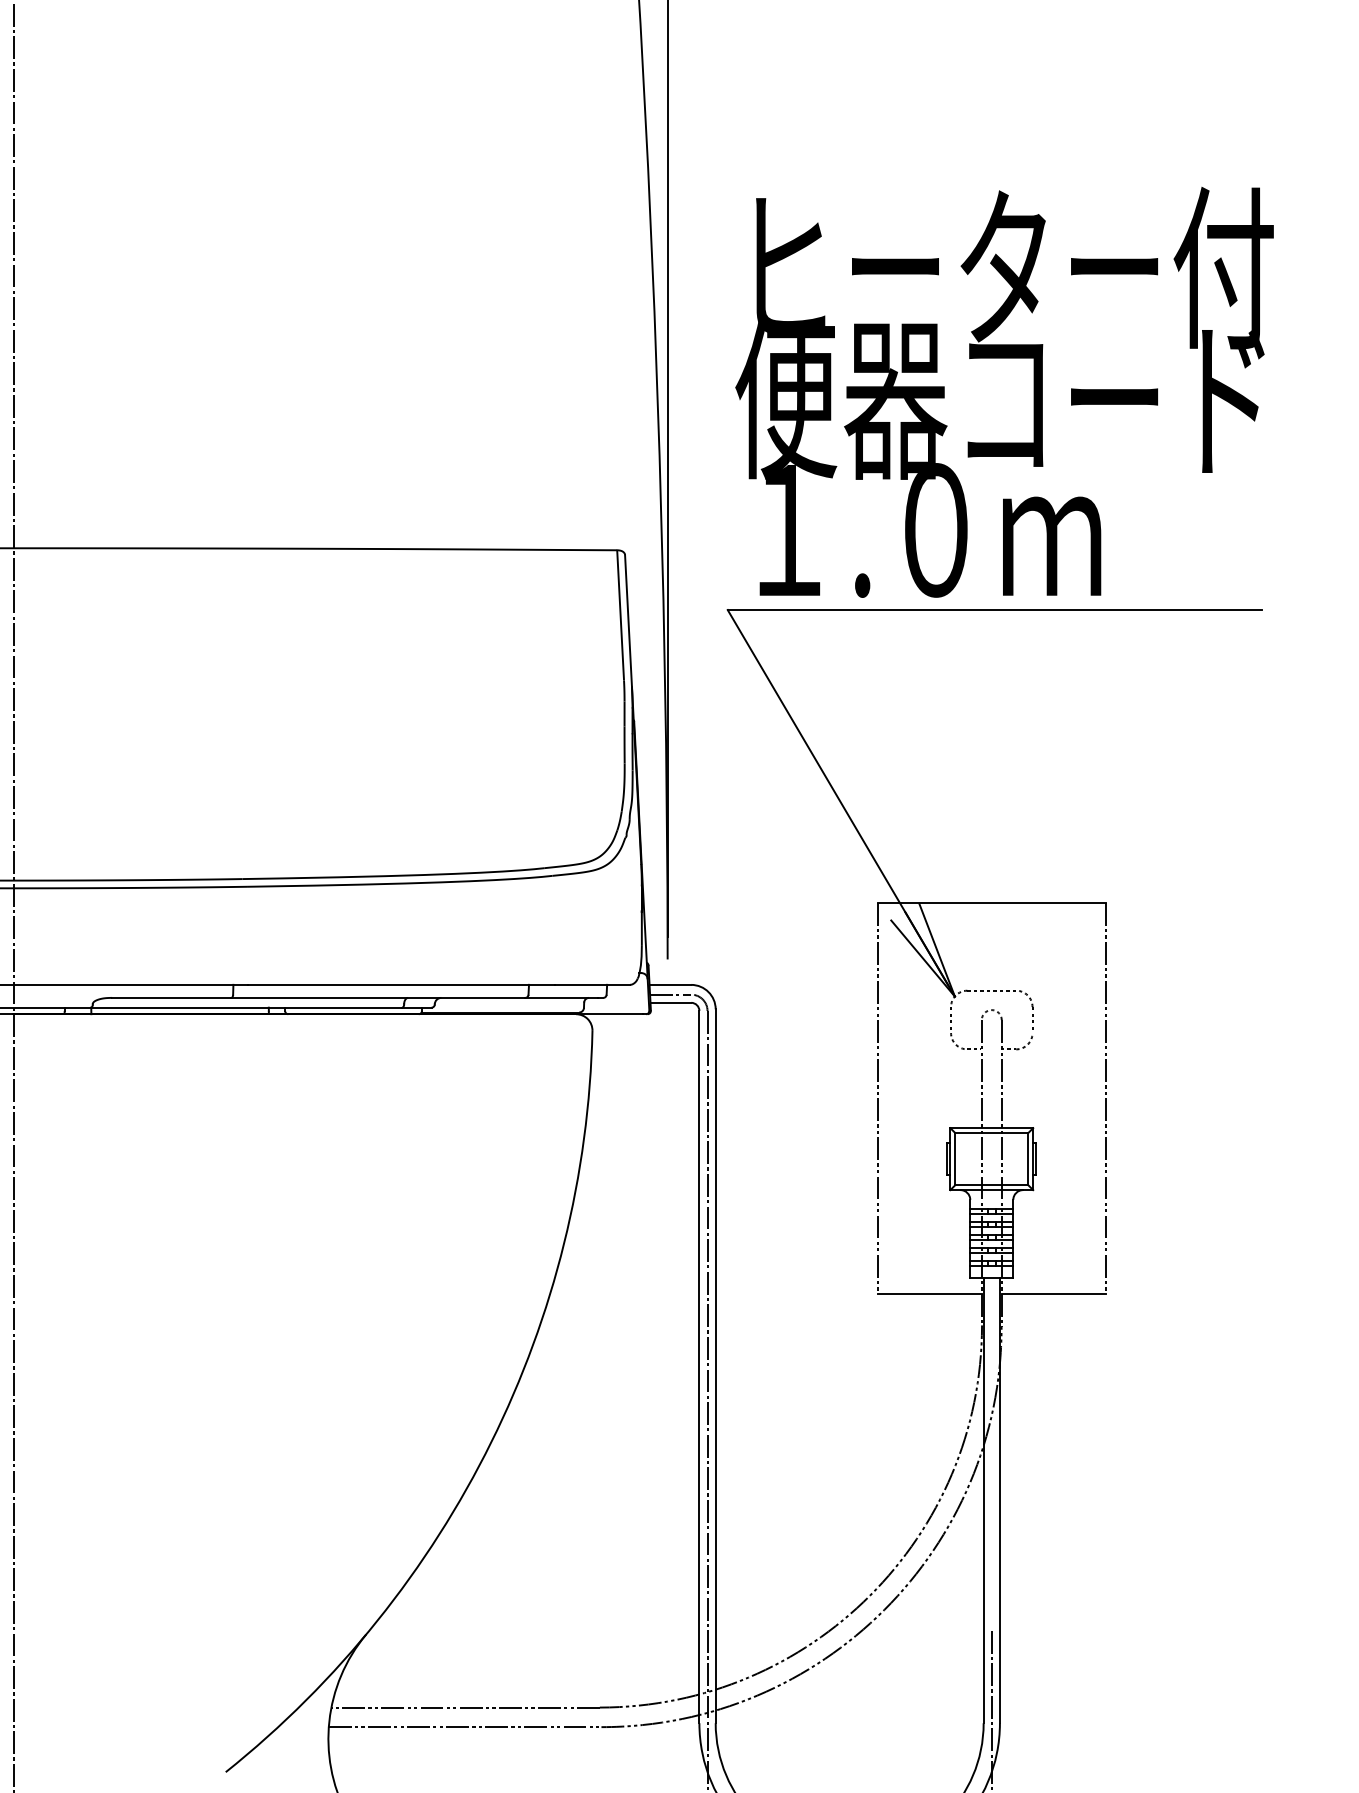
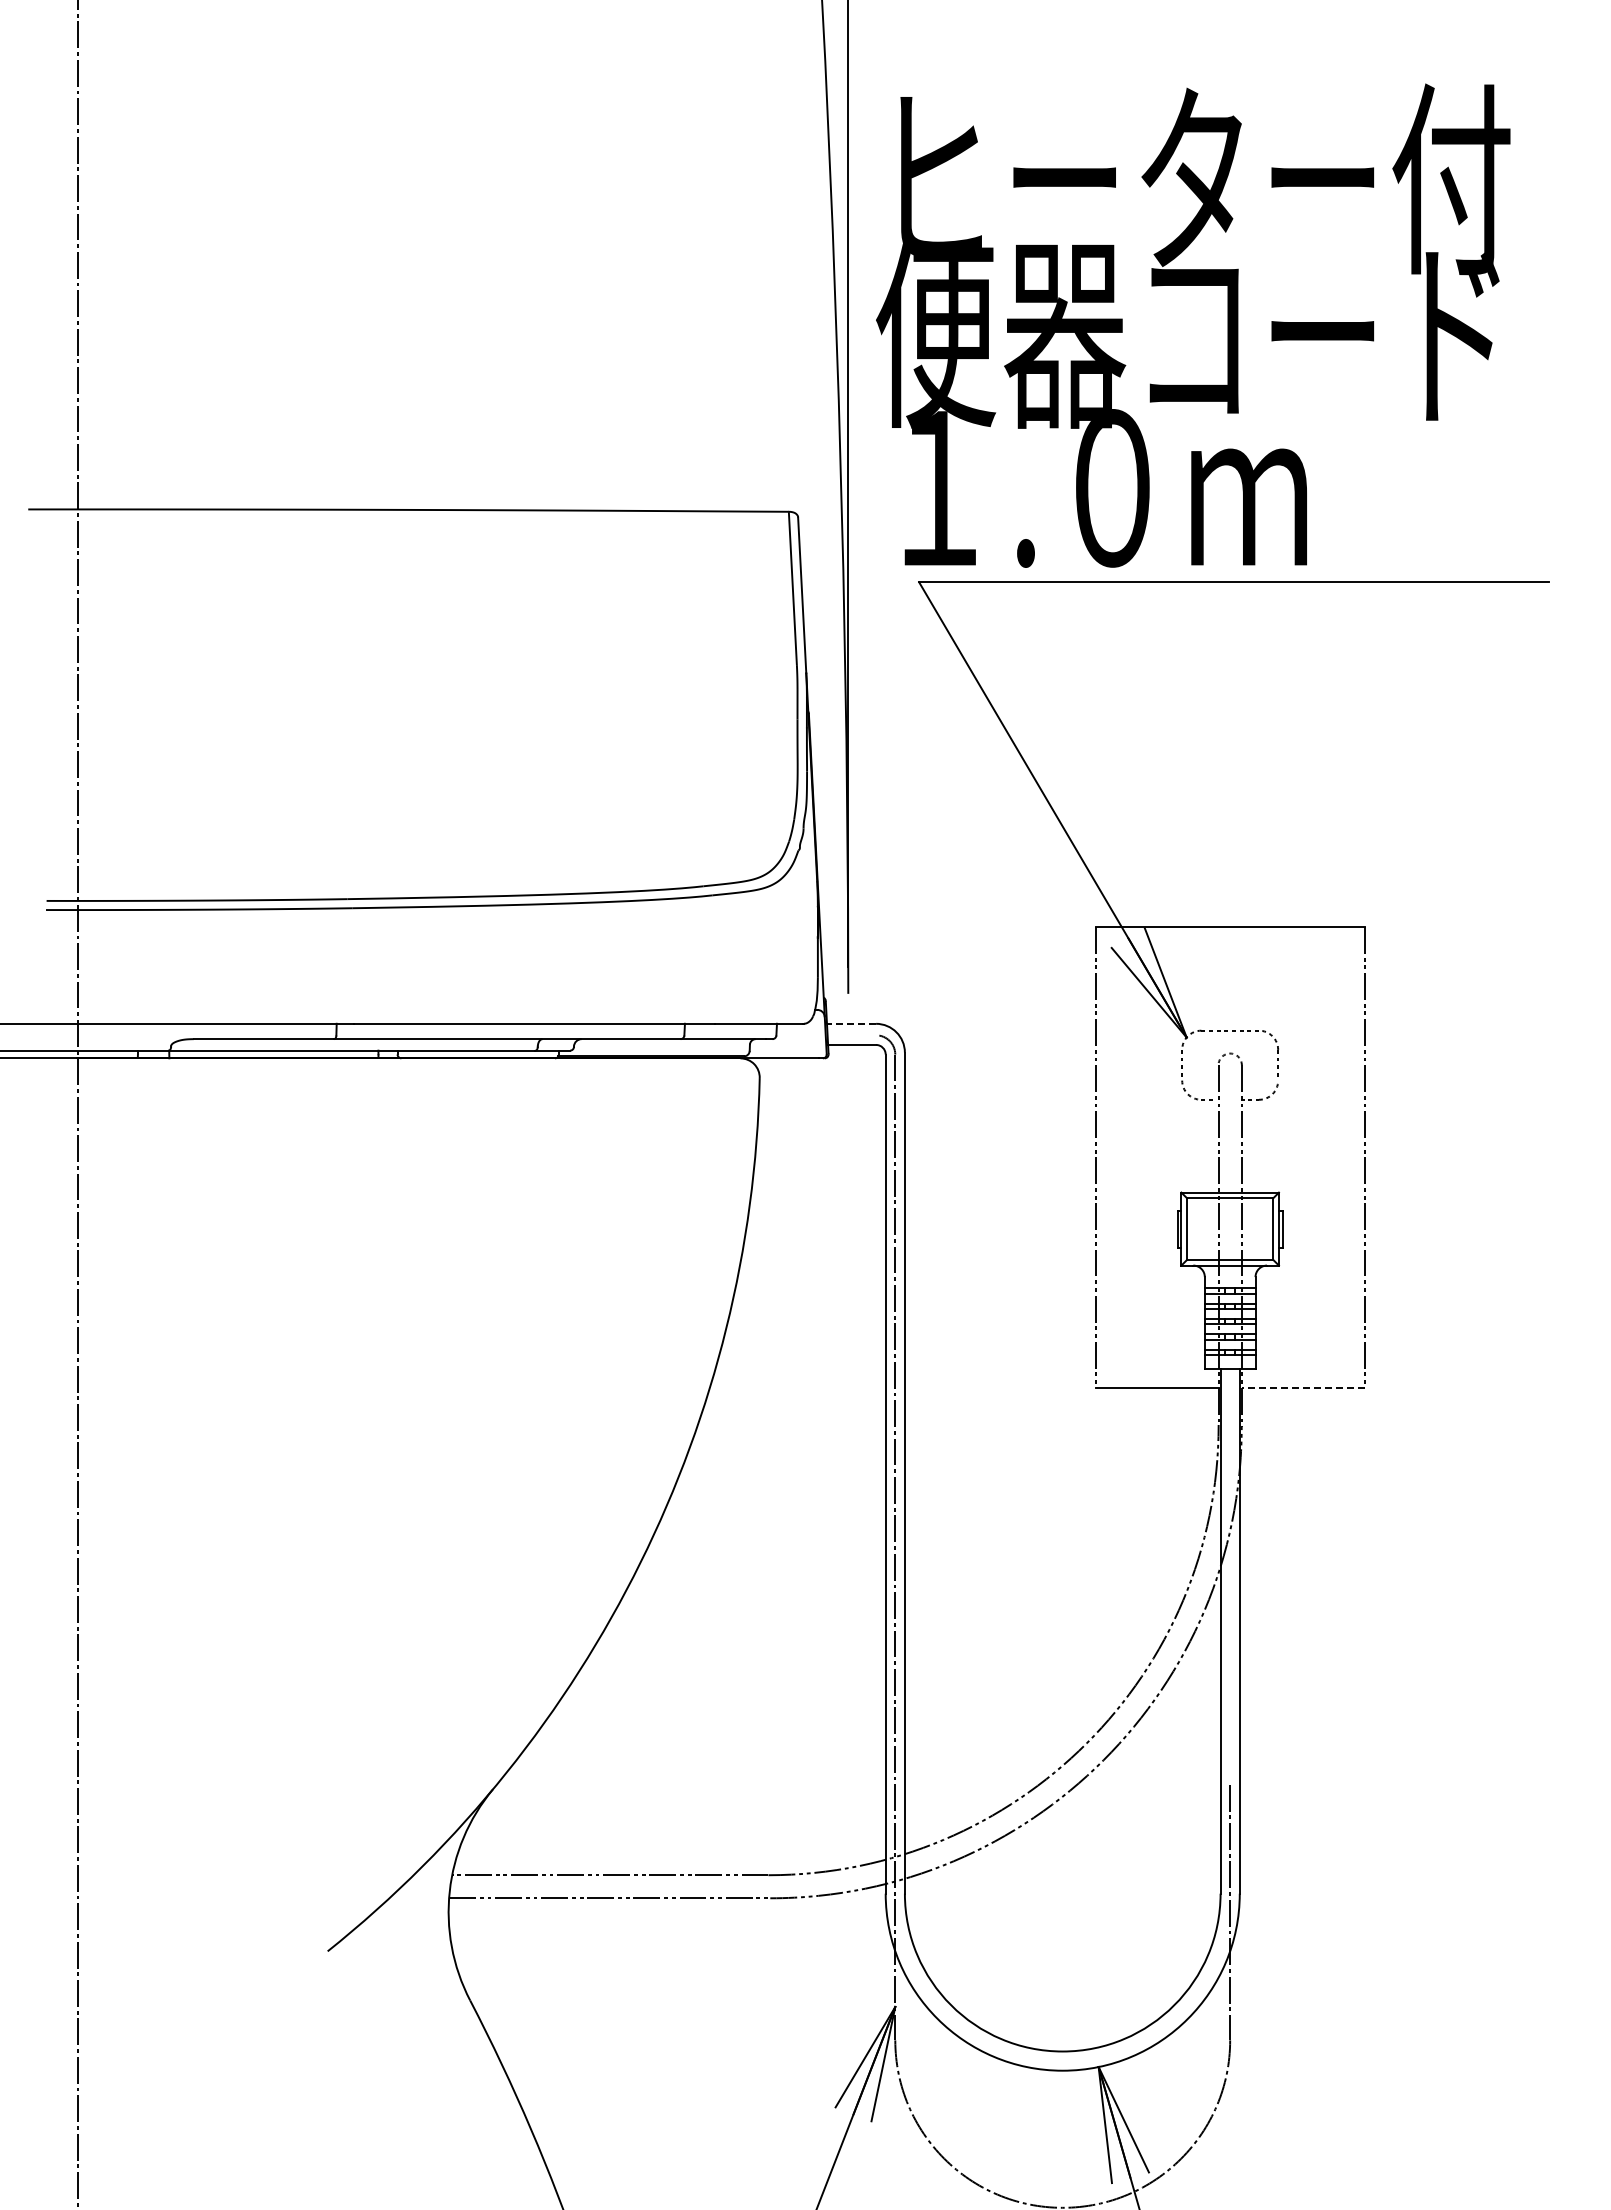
text: (1004, 392) -> (1193, 325), moved
line: (670, 984) -> (851, 1023), solid -> dashed
line: (670, 994) -> (851, 1035), removed
line: (1053, 1293) -> (1302, 1387), solid -> dashed

